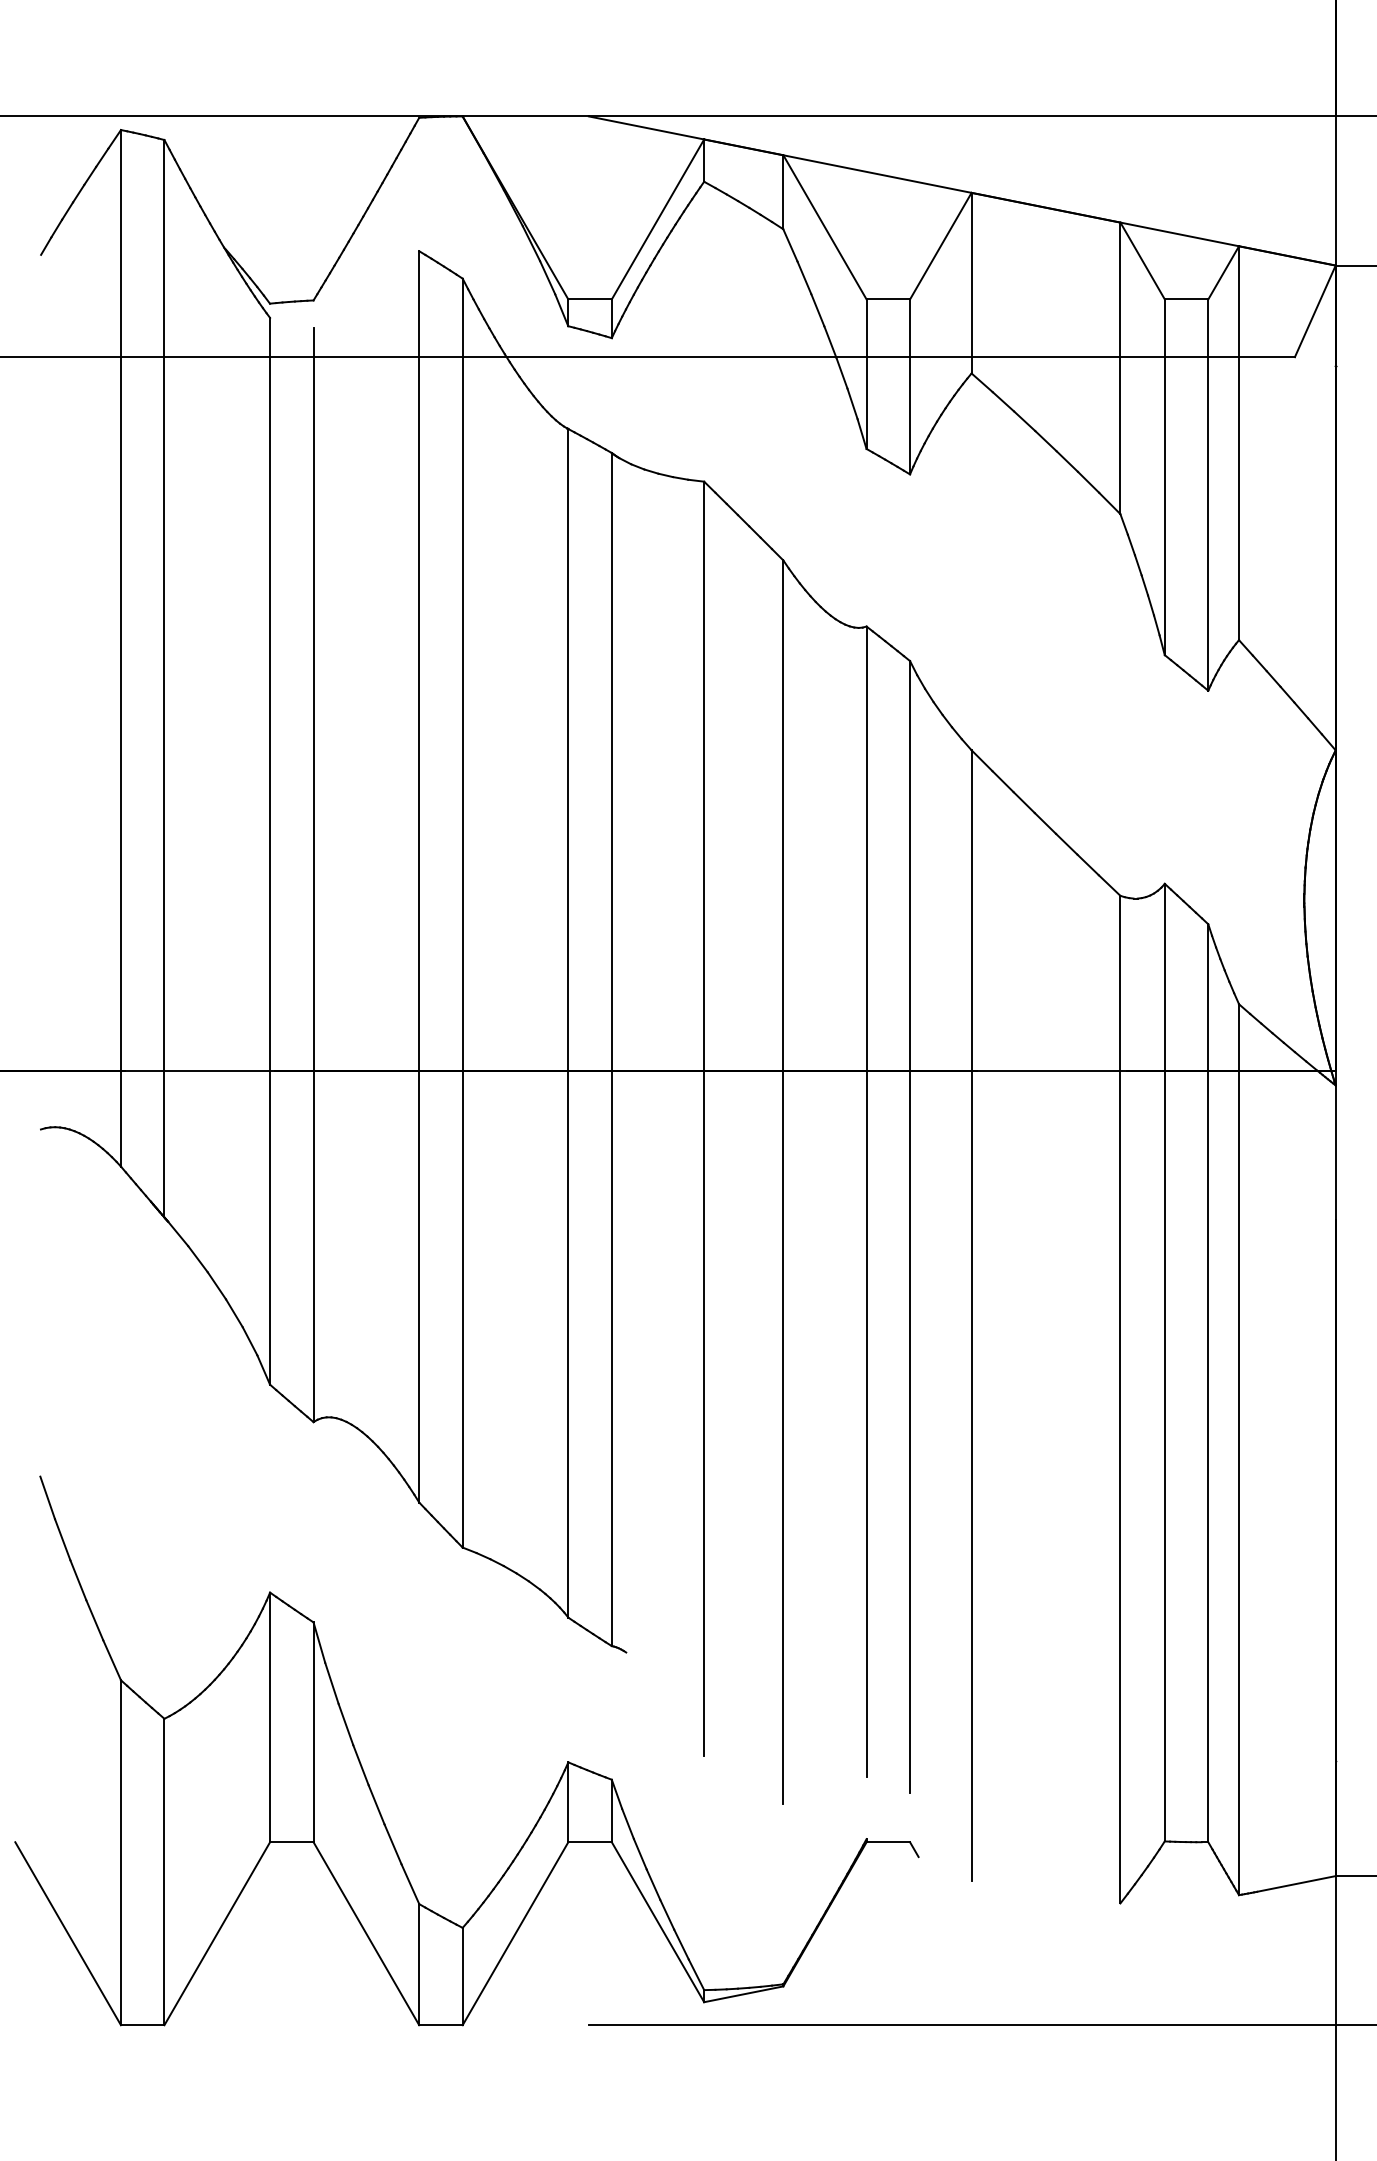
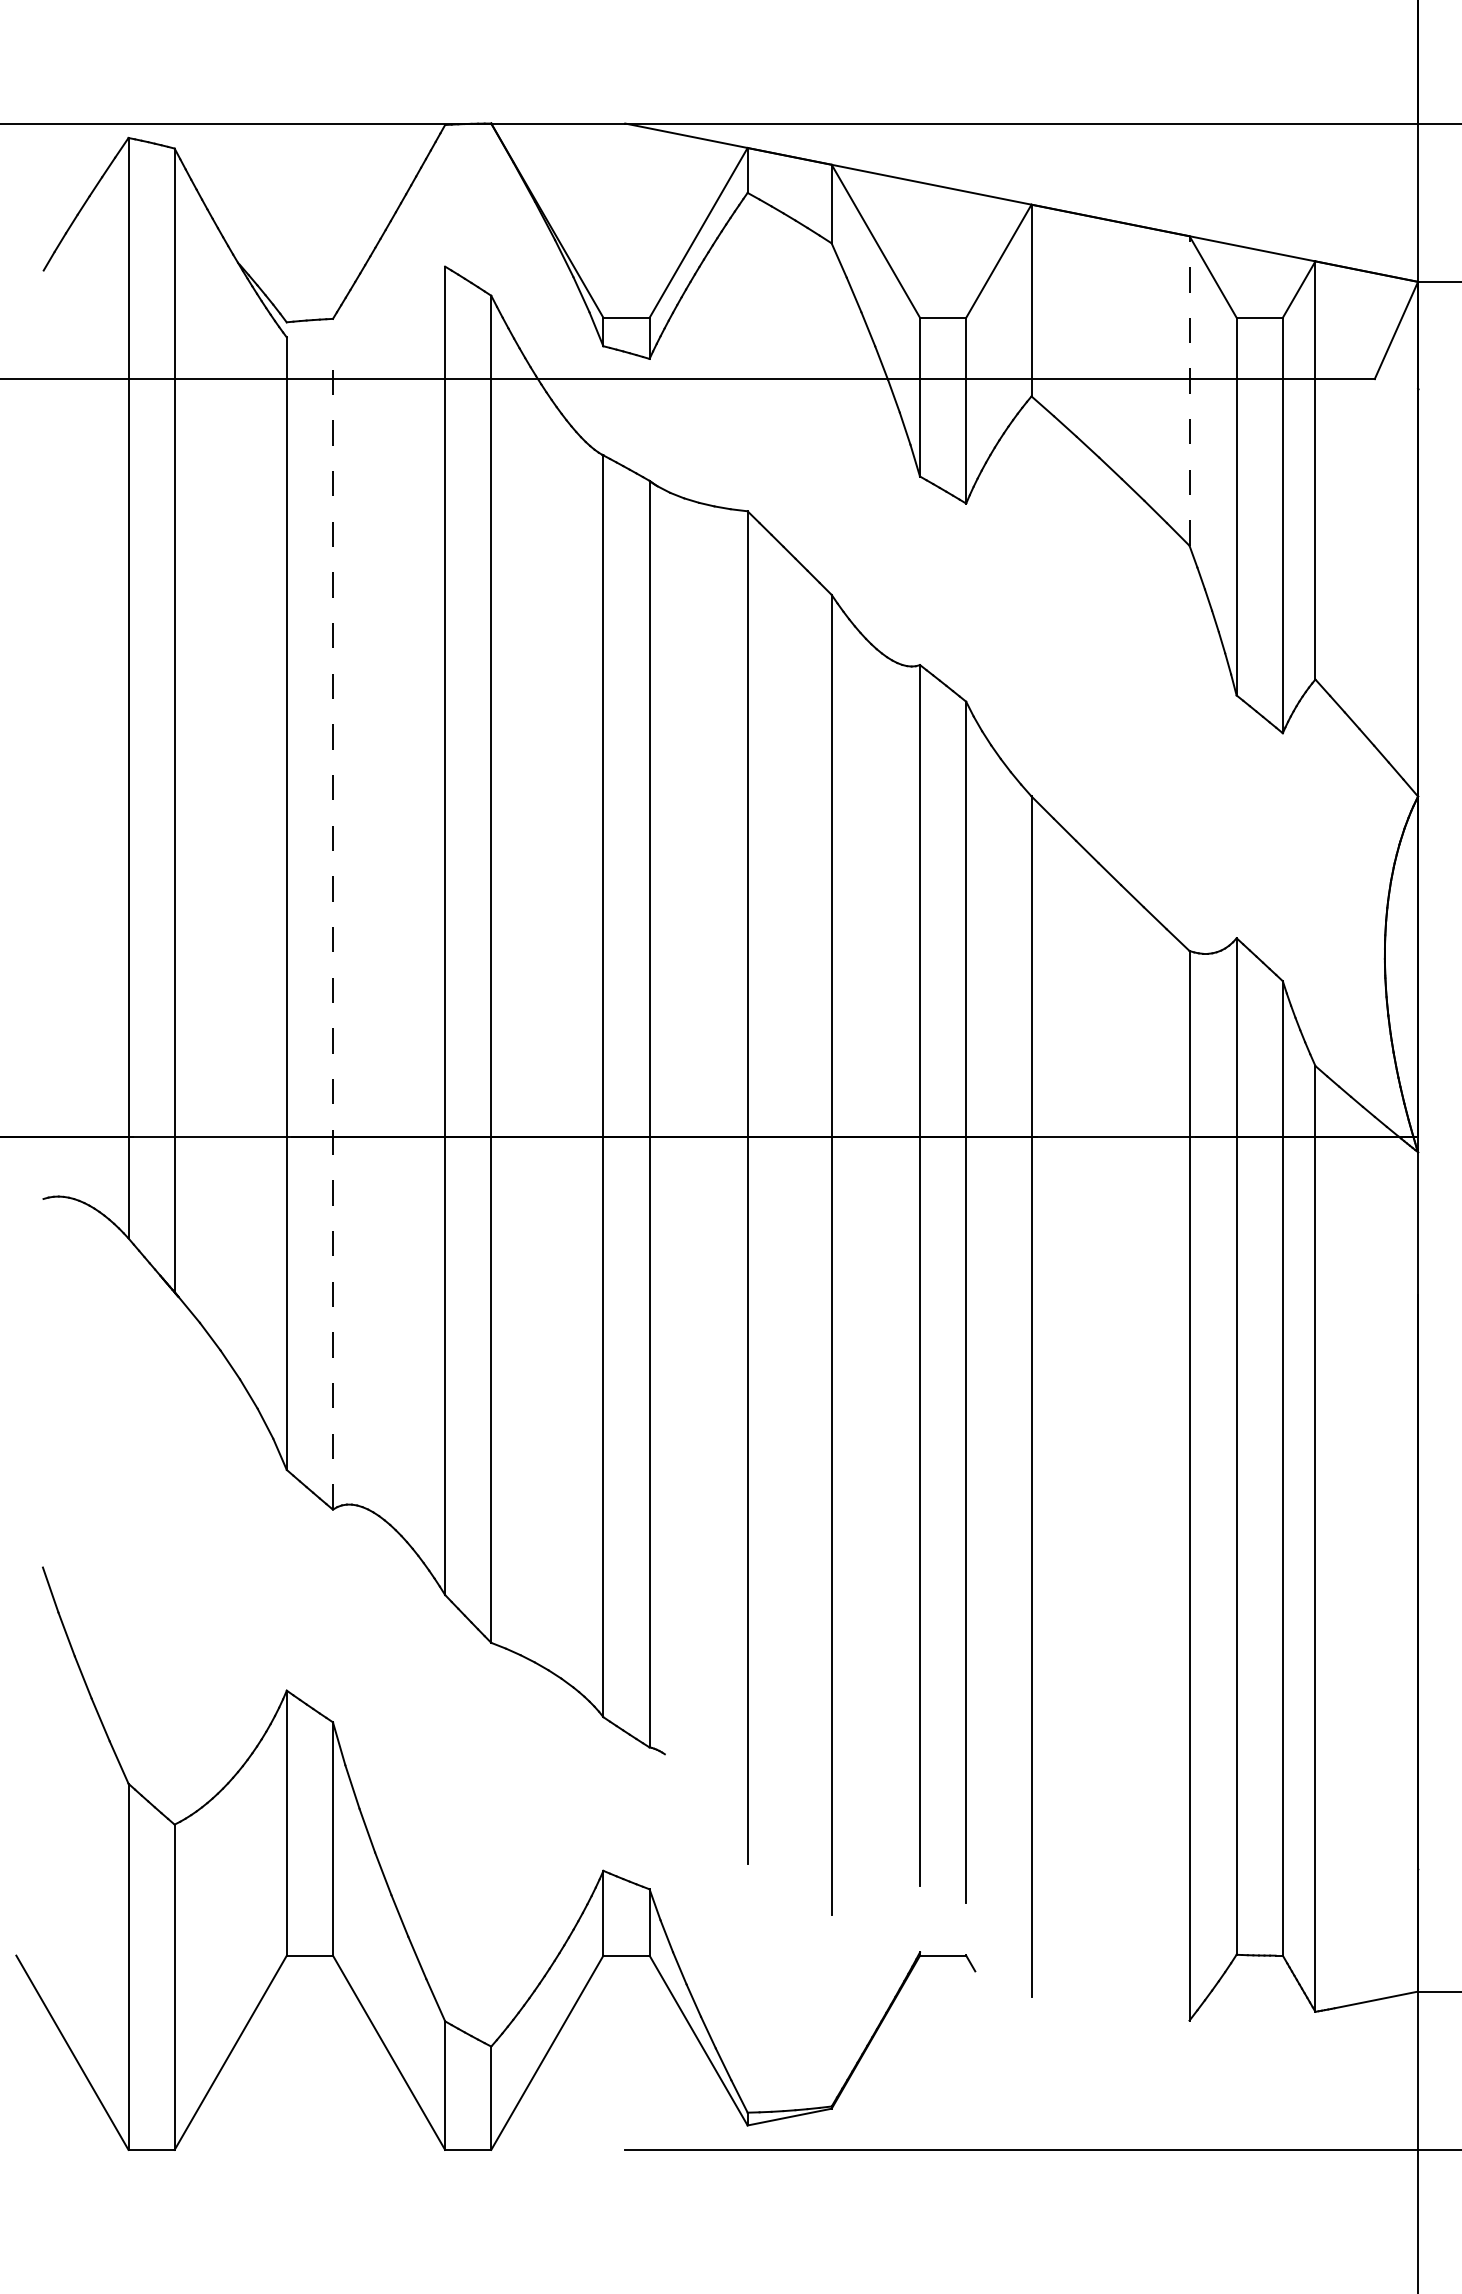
line: (1120, 368) -> (1189, 391), solid -> dashed
line: (313, 874) -> (332, 928), solid -> dashed

